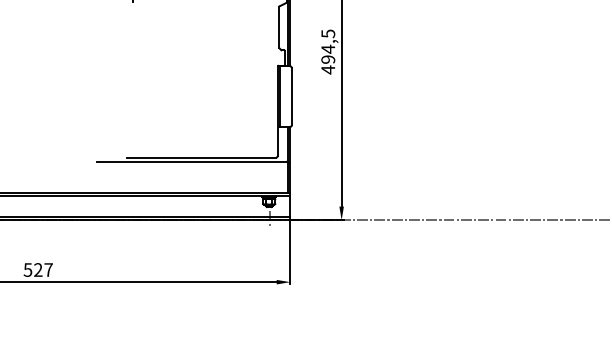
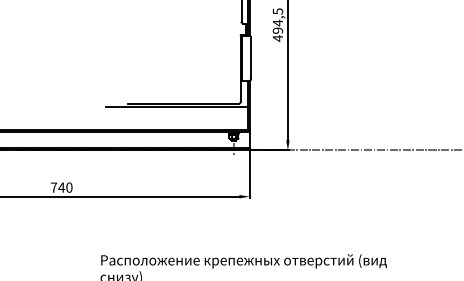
text: (38, 269) -> (61, 187), 527 -> 740

